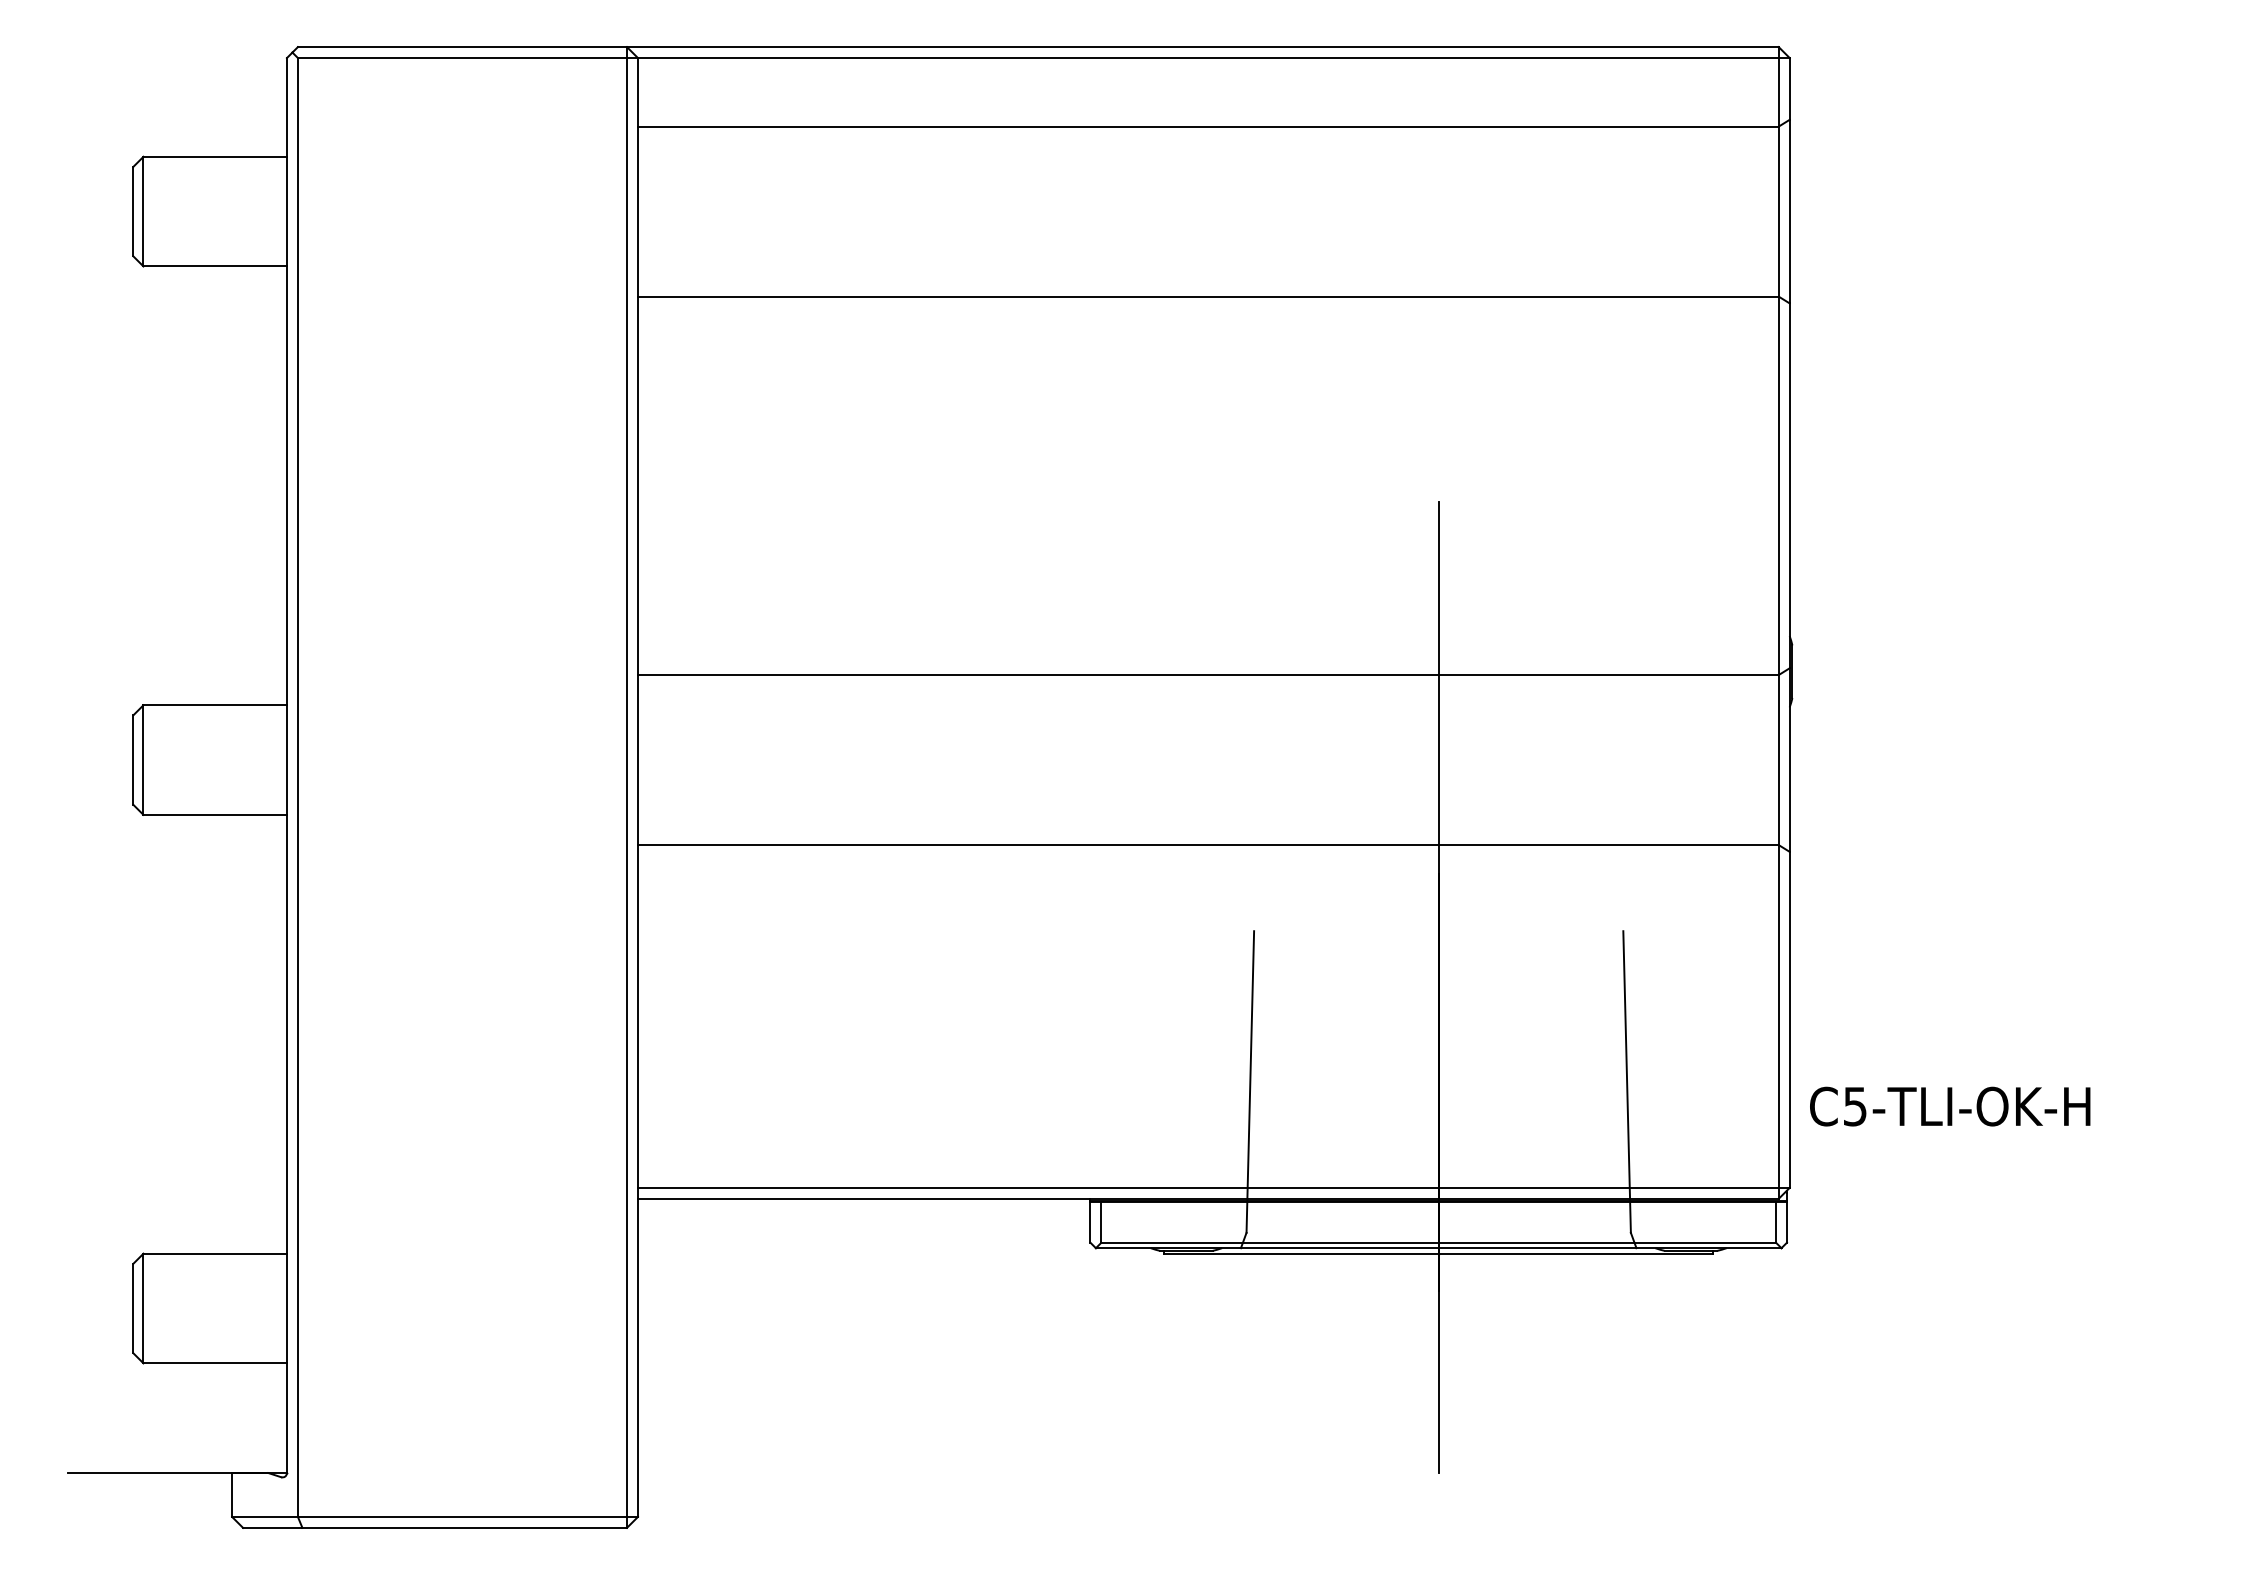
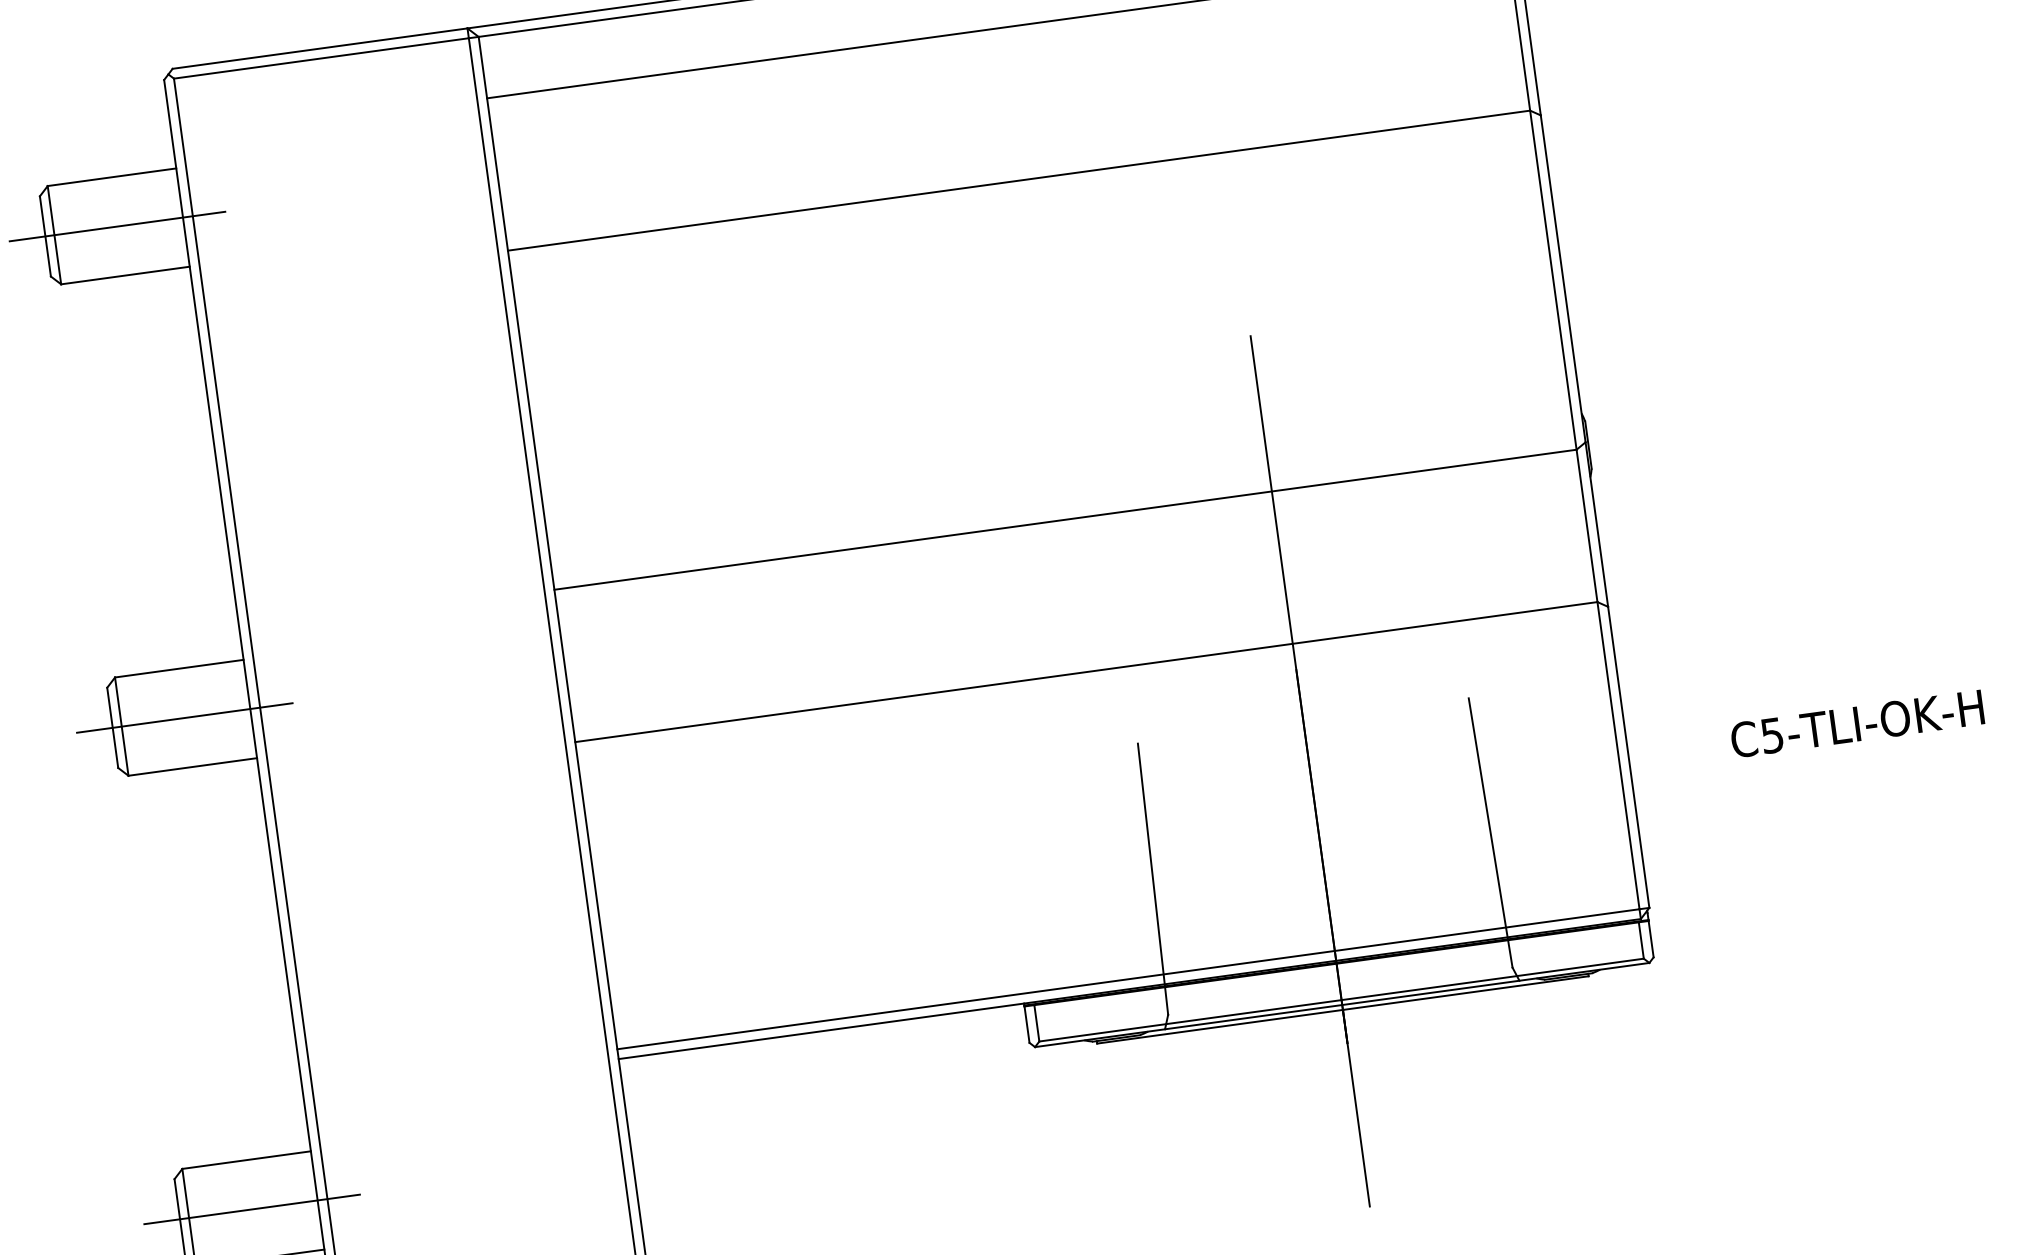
line: (213, 211) -> (117, 226), added
line: (213, 760) -> (184, 718), added
text: (1950, 1106) -> (1857, 723), moved
line: (213, 1308) -> (251, 1209), added

